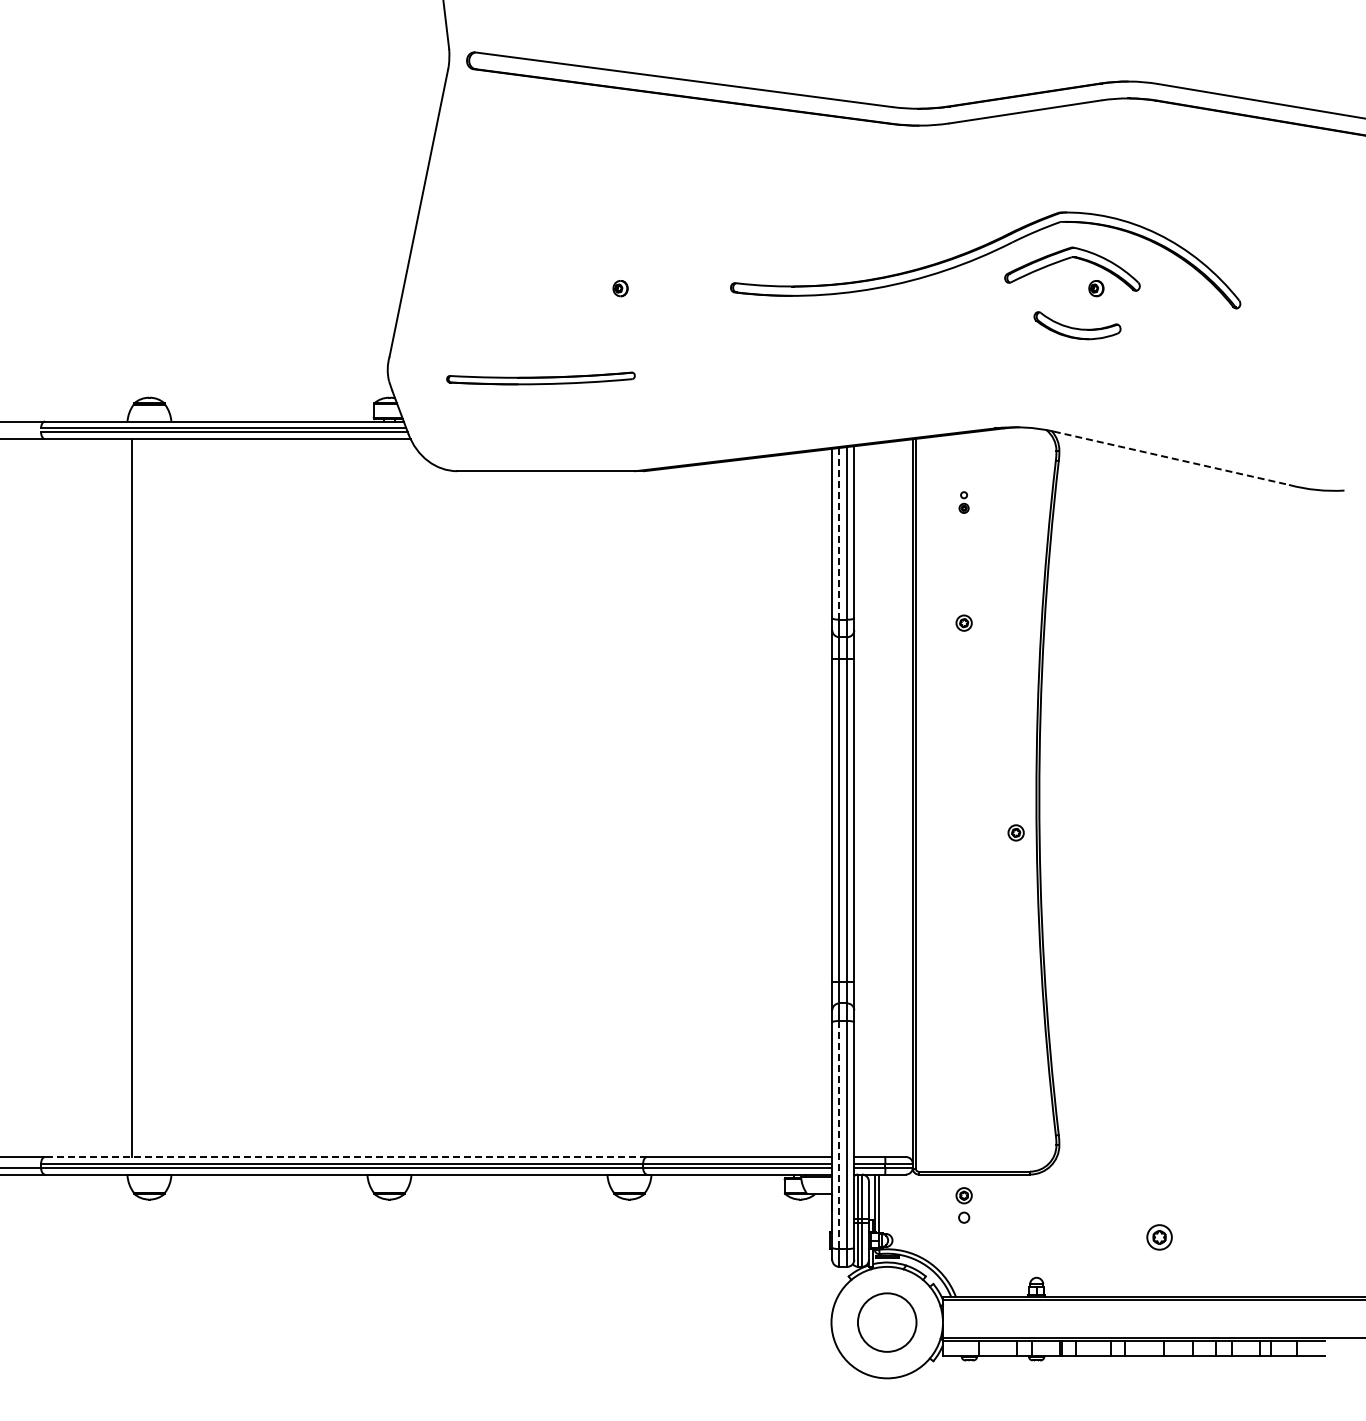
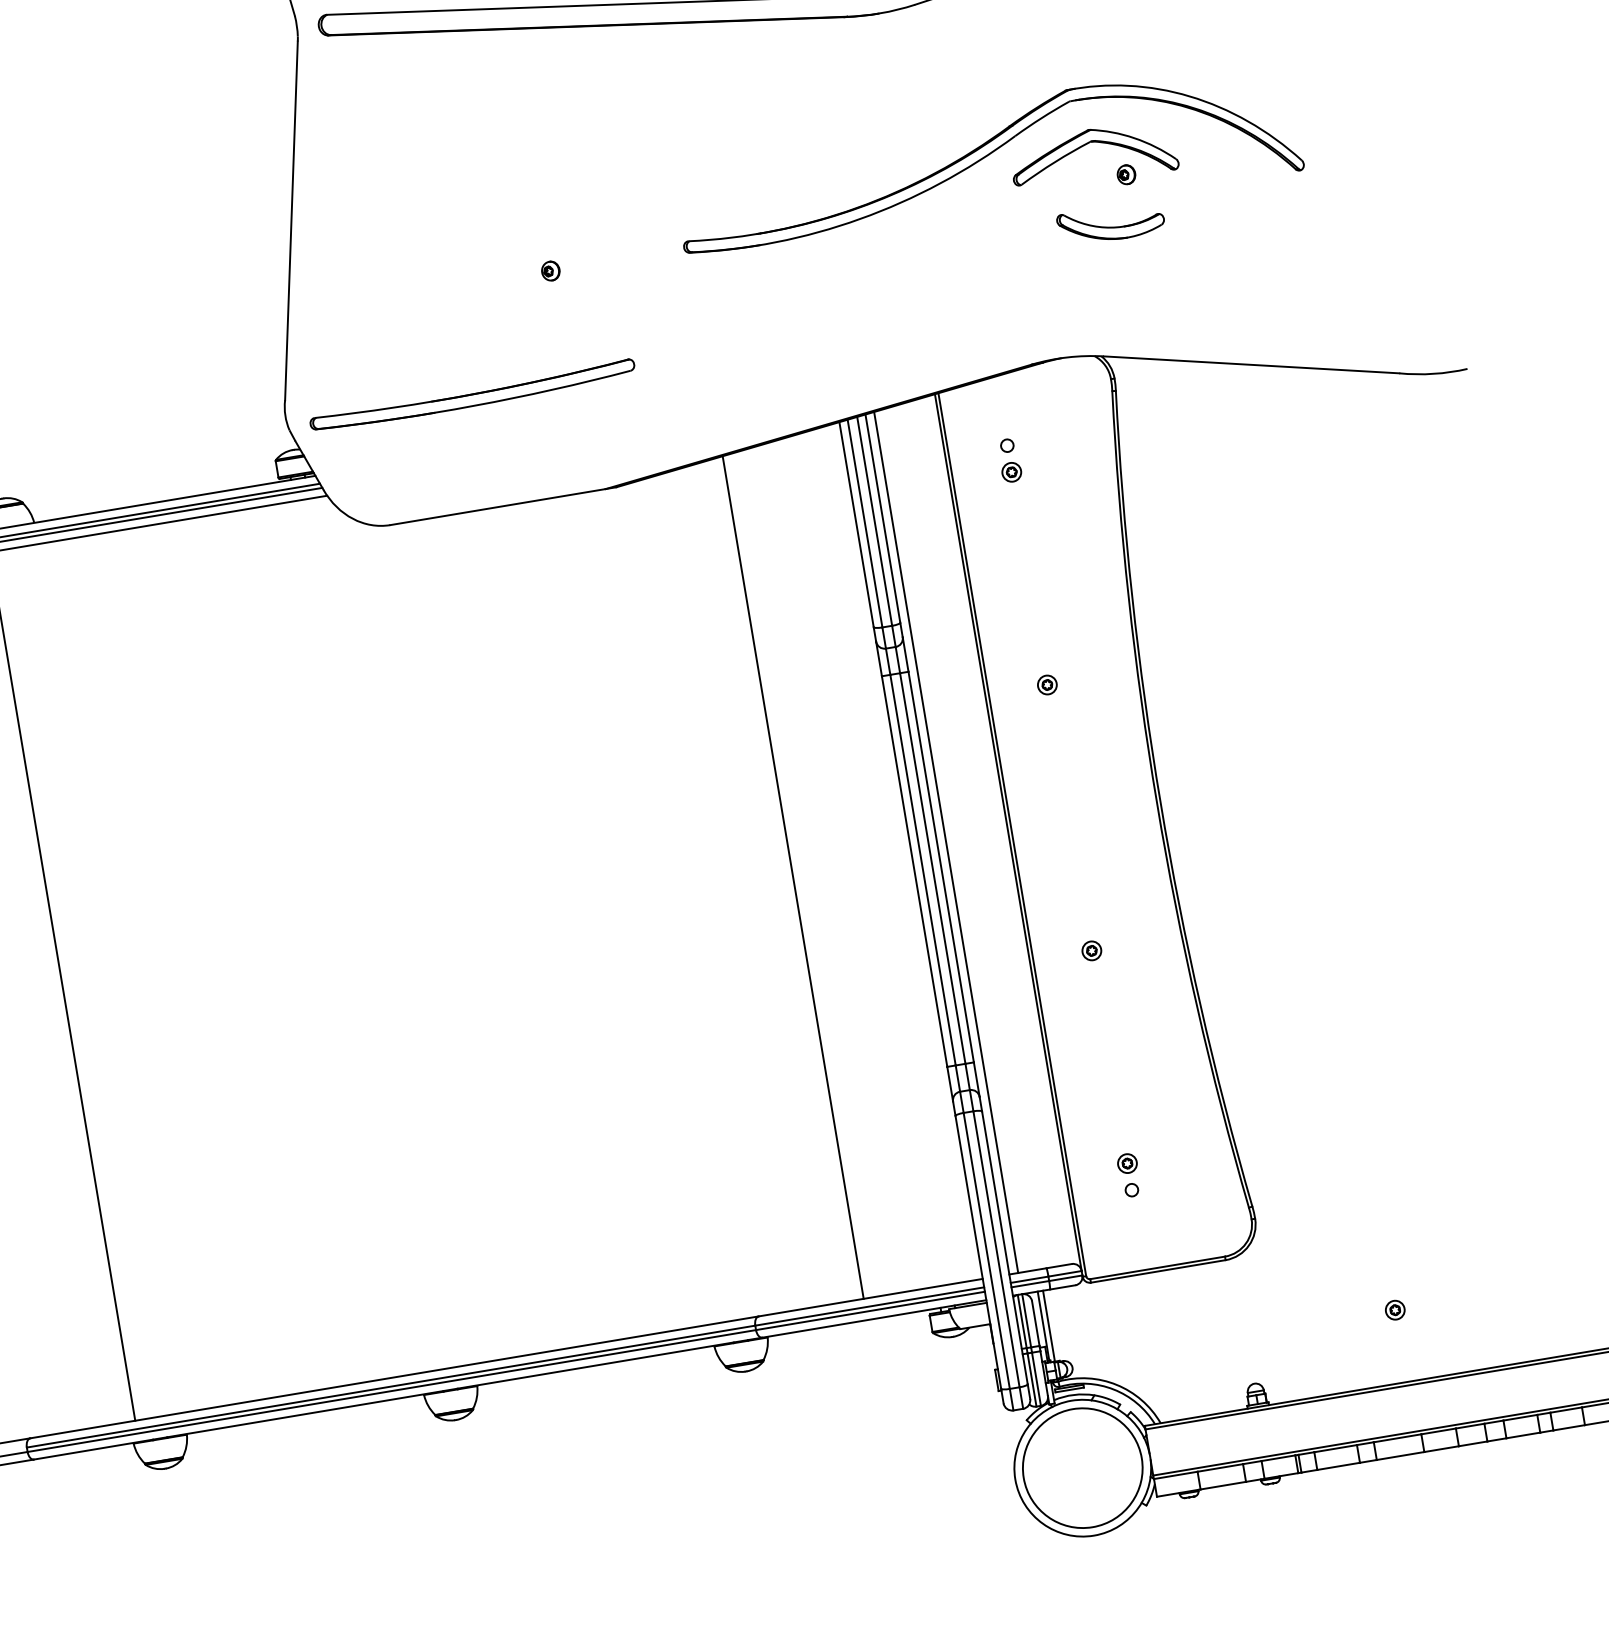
part: (540, 378) -> (472, 396), size x1.43
line: (1171, 458) -> (1251, 365), dashed -> solid
part: (963, 502) -> (1008, 460), size x1.67
line: (839, 533) -> (865, 523), dashed -> solid
part: (963, 622) -> (1046, 684), moved
line: (861, 801) -> (946, 842), added
line: (733, 808) -> (792, 877), added
part: (1015, 832) -> (1090, 950), moved
line: (839, 1135) -> (987, 1251), dashed -> solid
line: (345, 1157) -> (393, 1378), dashed -> solid
part: (963, 1205) -> (1128, 1175), moved
part: (1159, 1237) -> (1394, 1310), size x0.62
circle: (887, 1322) -> (1083, 1467), size x1.67

